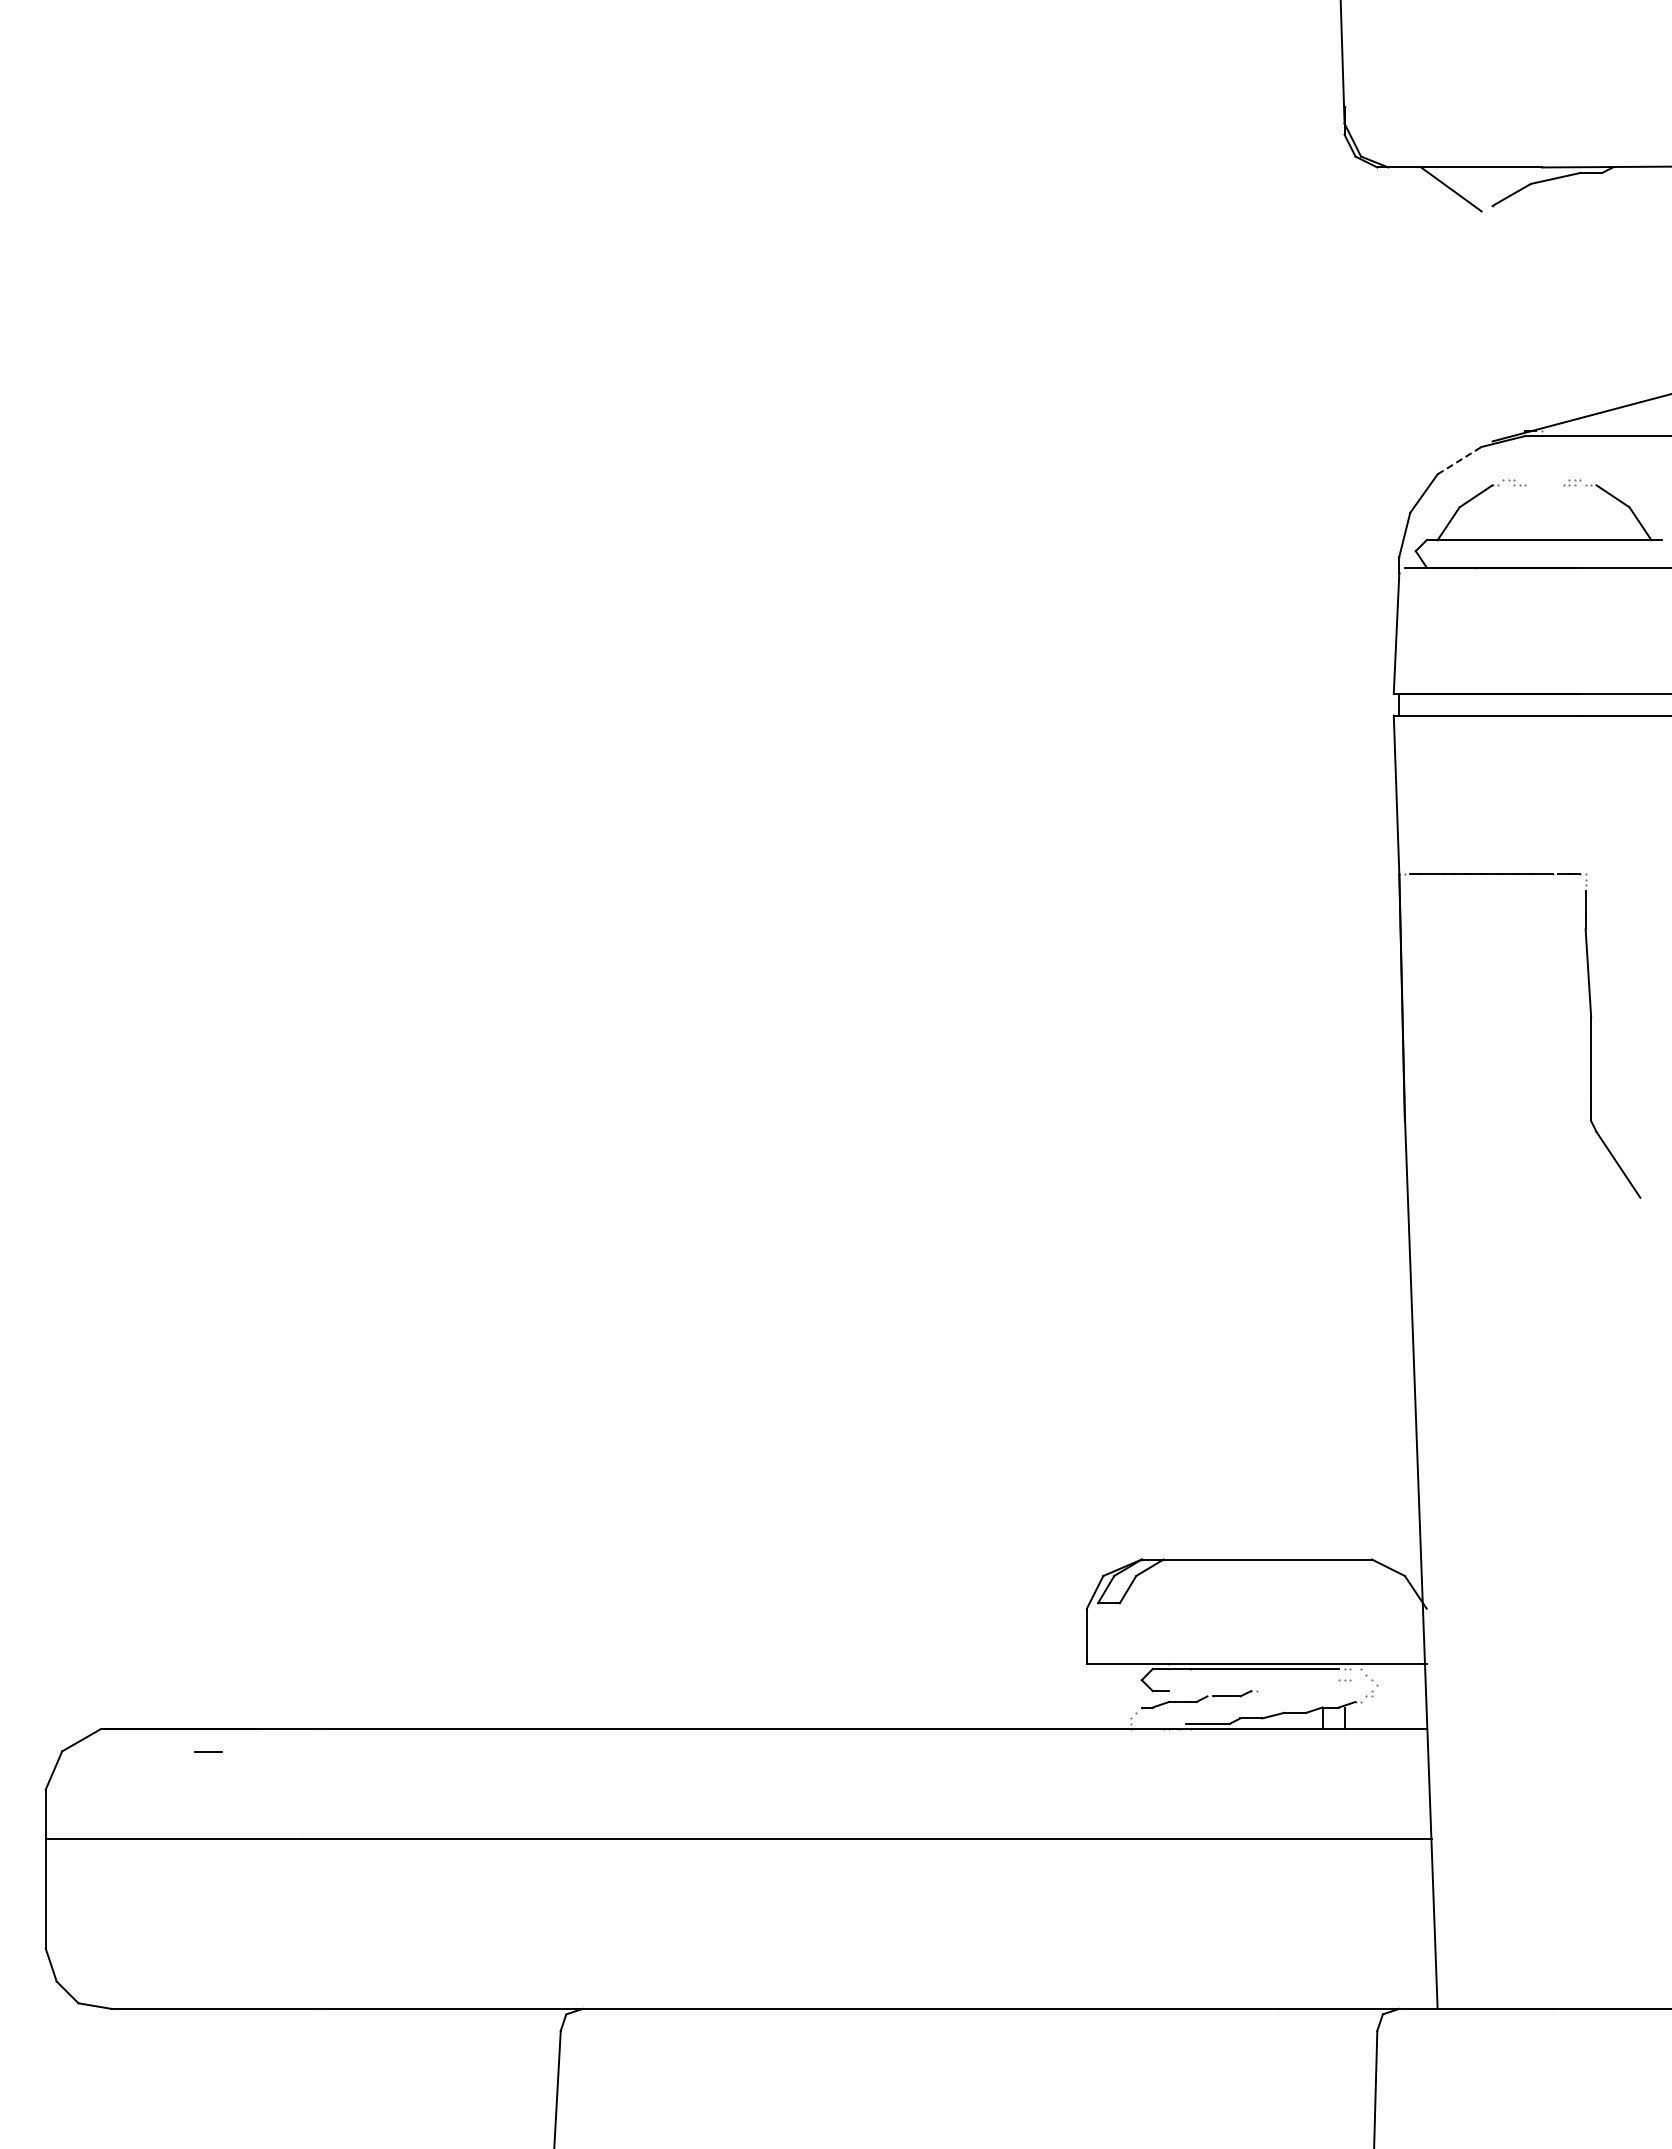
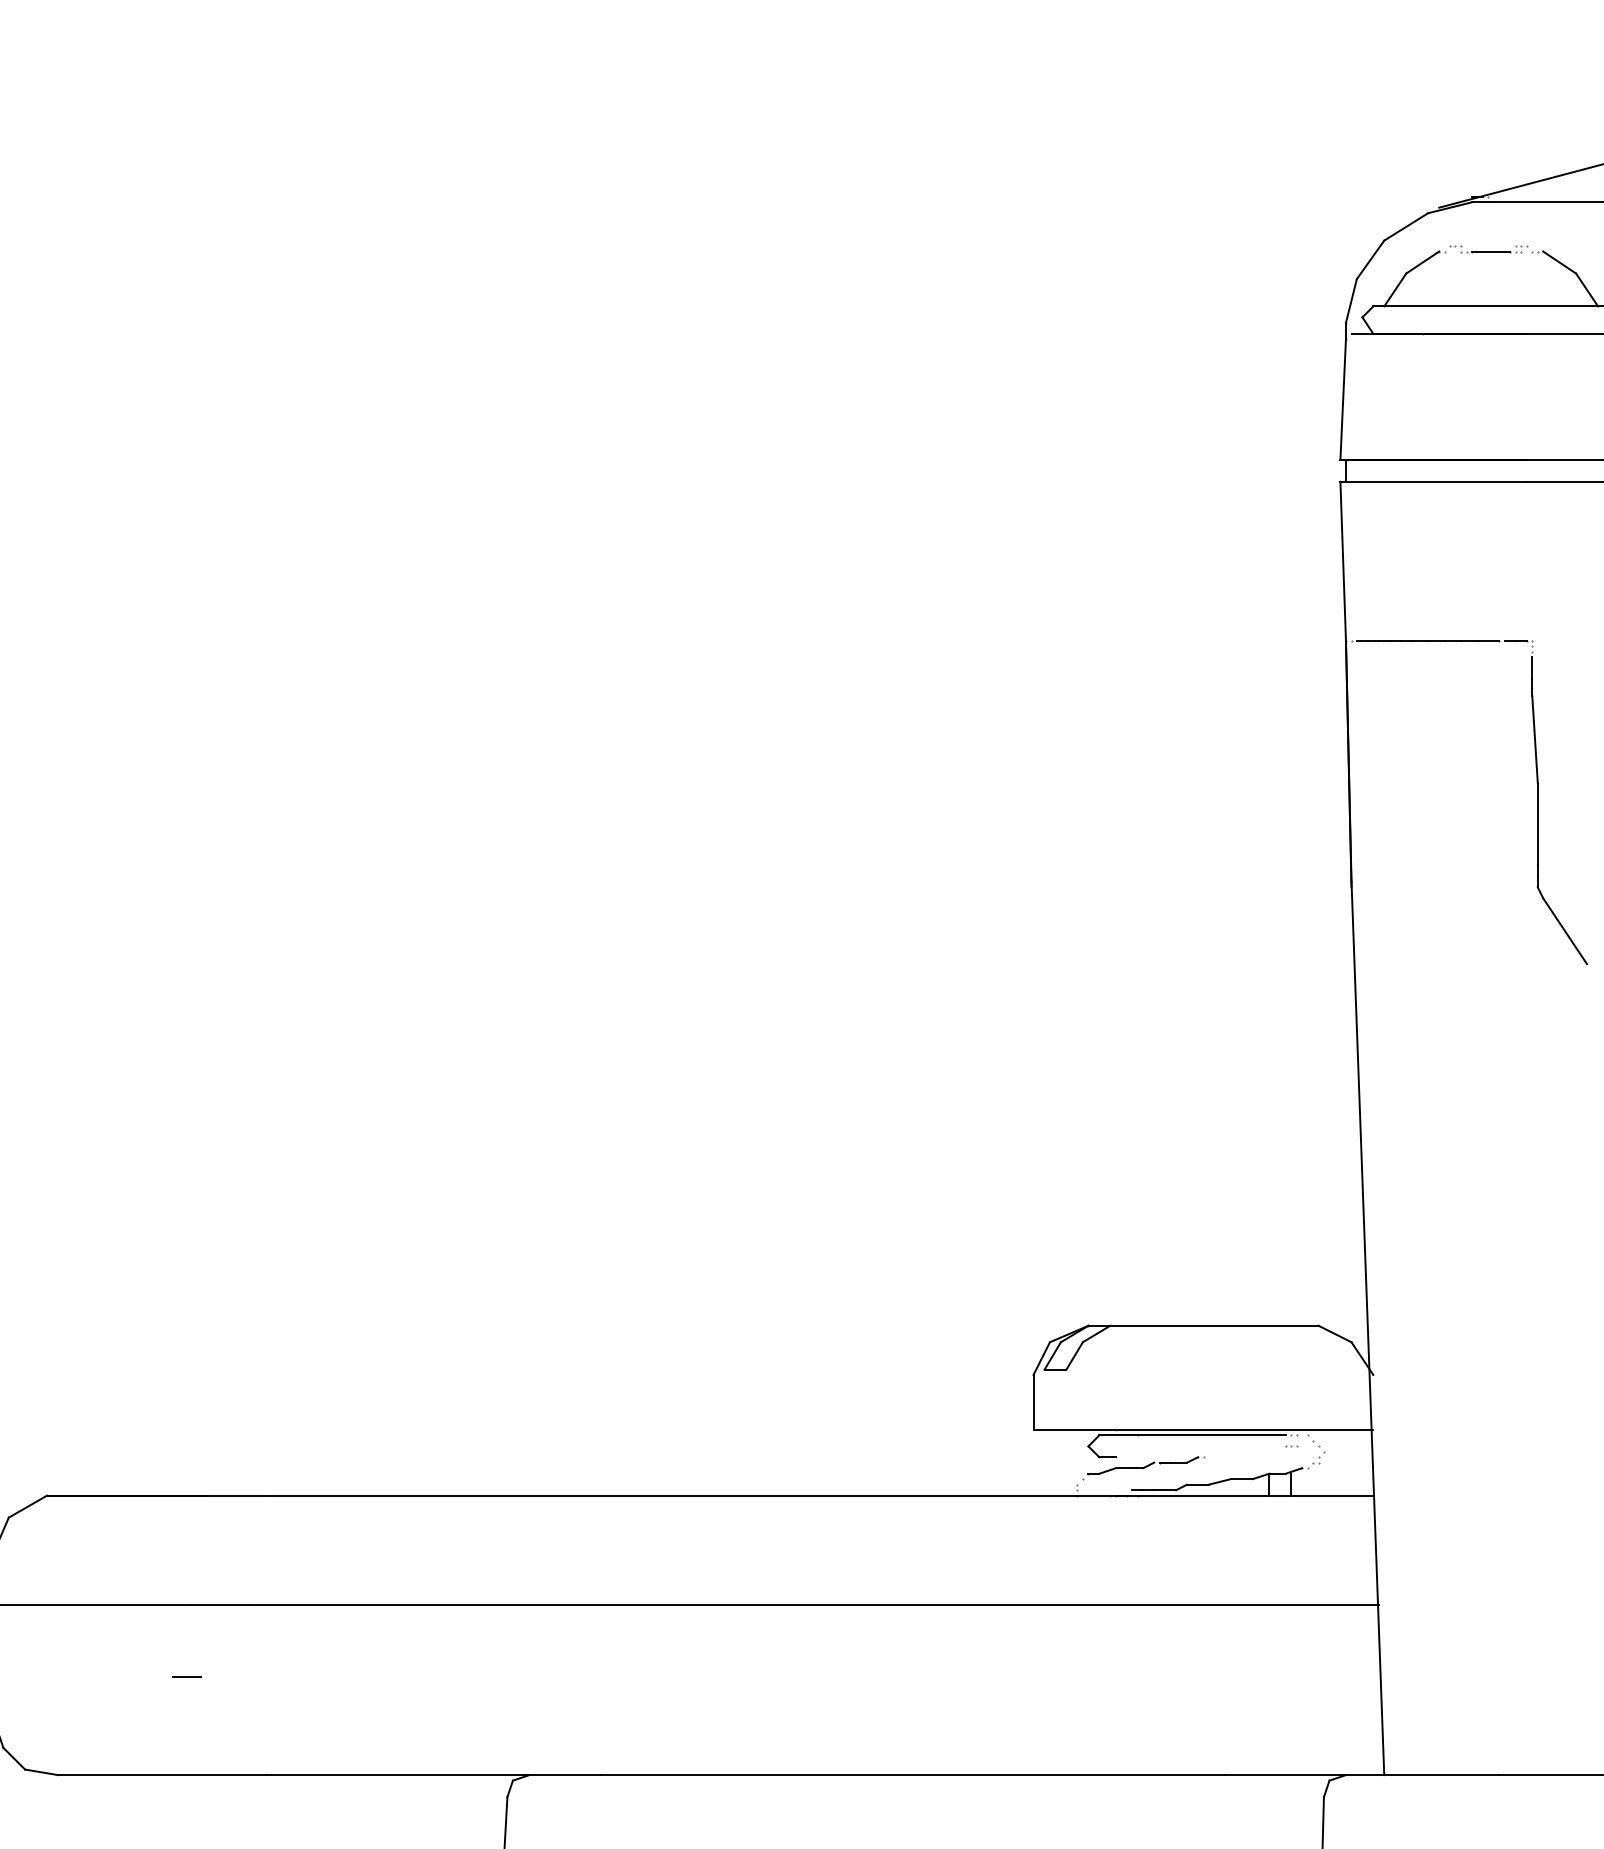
line: (1459, 460) -> (1406, 226), dashed -> solid
line: (1544, 485) -> (1491, 251), added
line: (208, 1751) -> (187, 1675), moved

